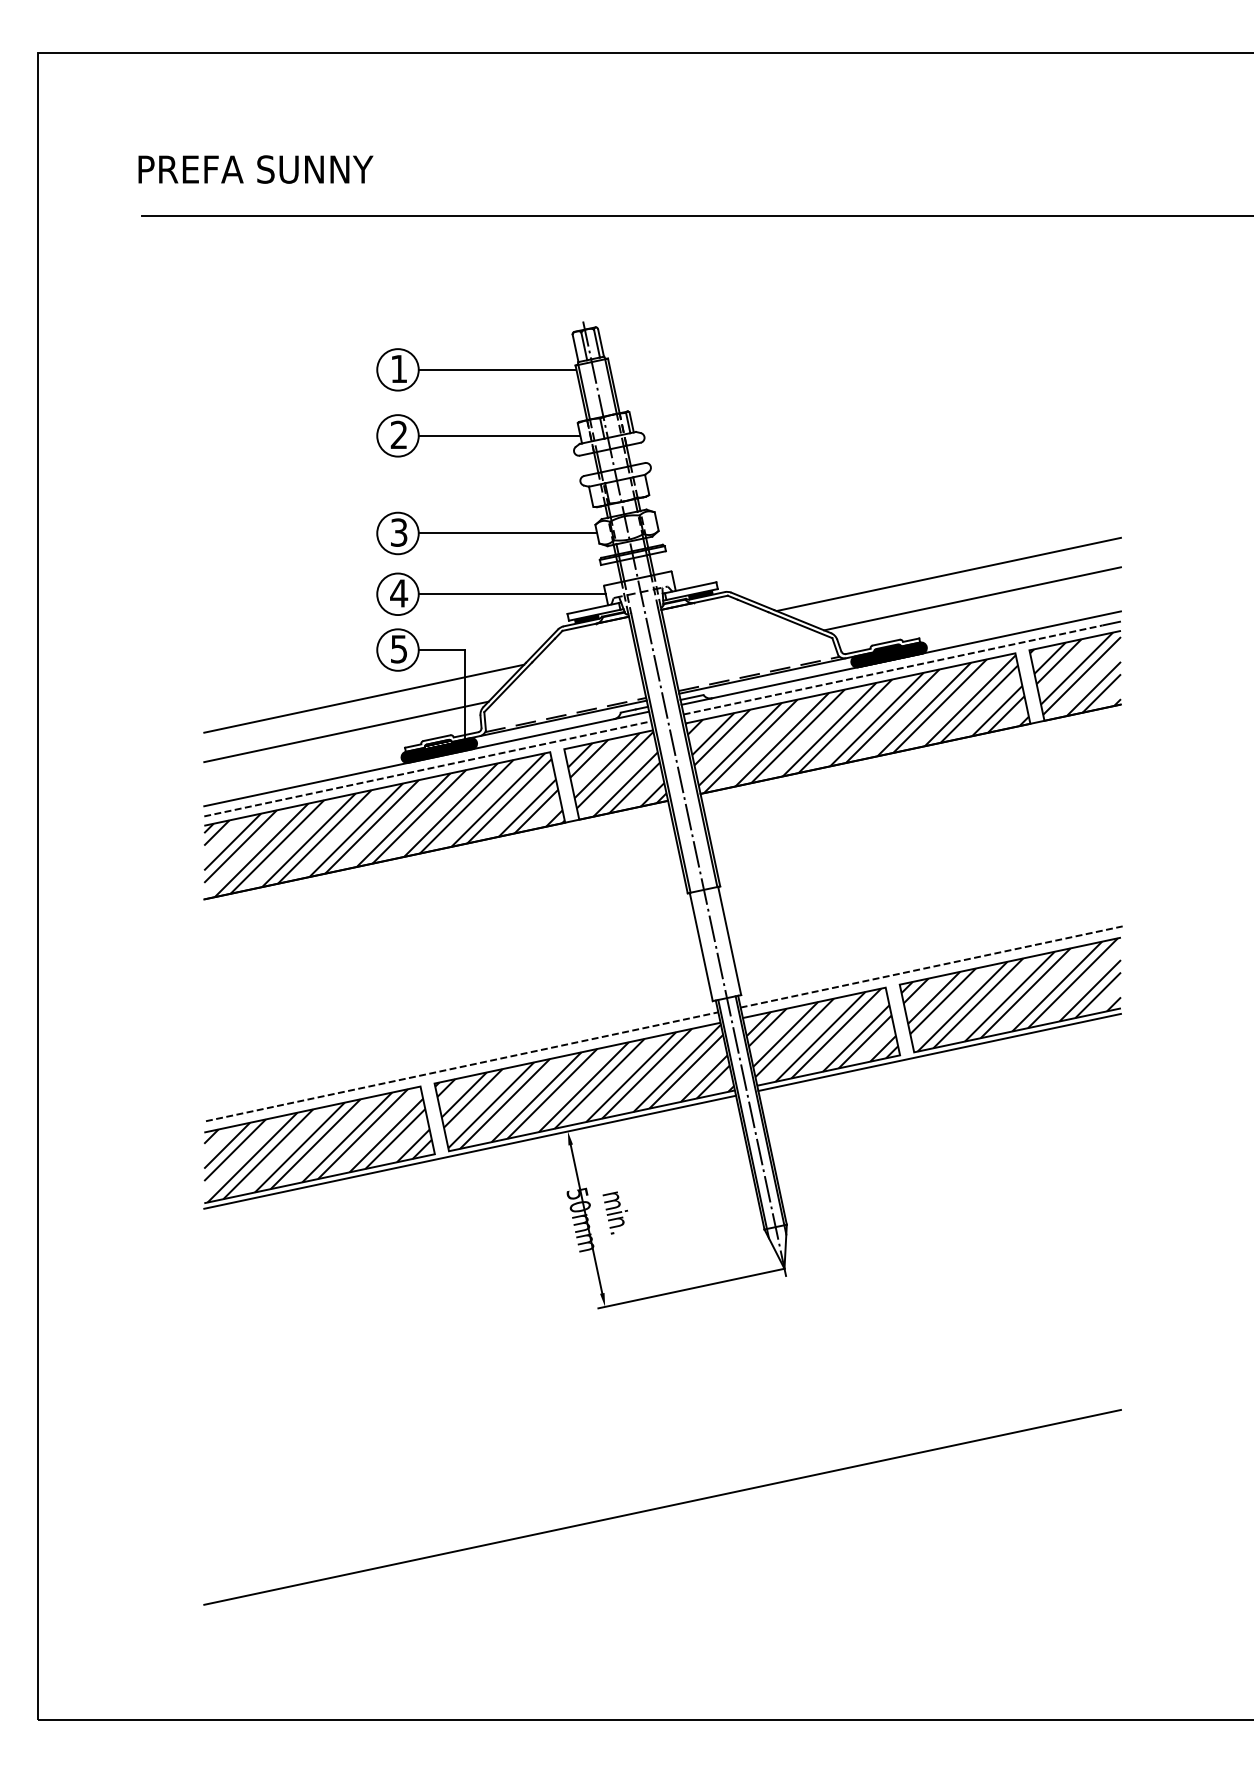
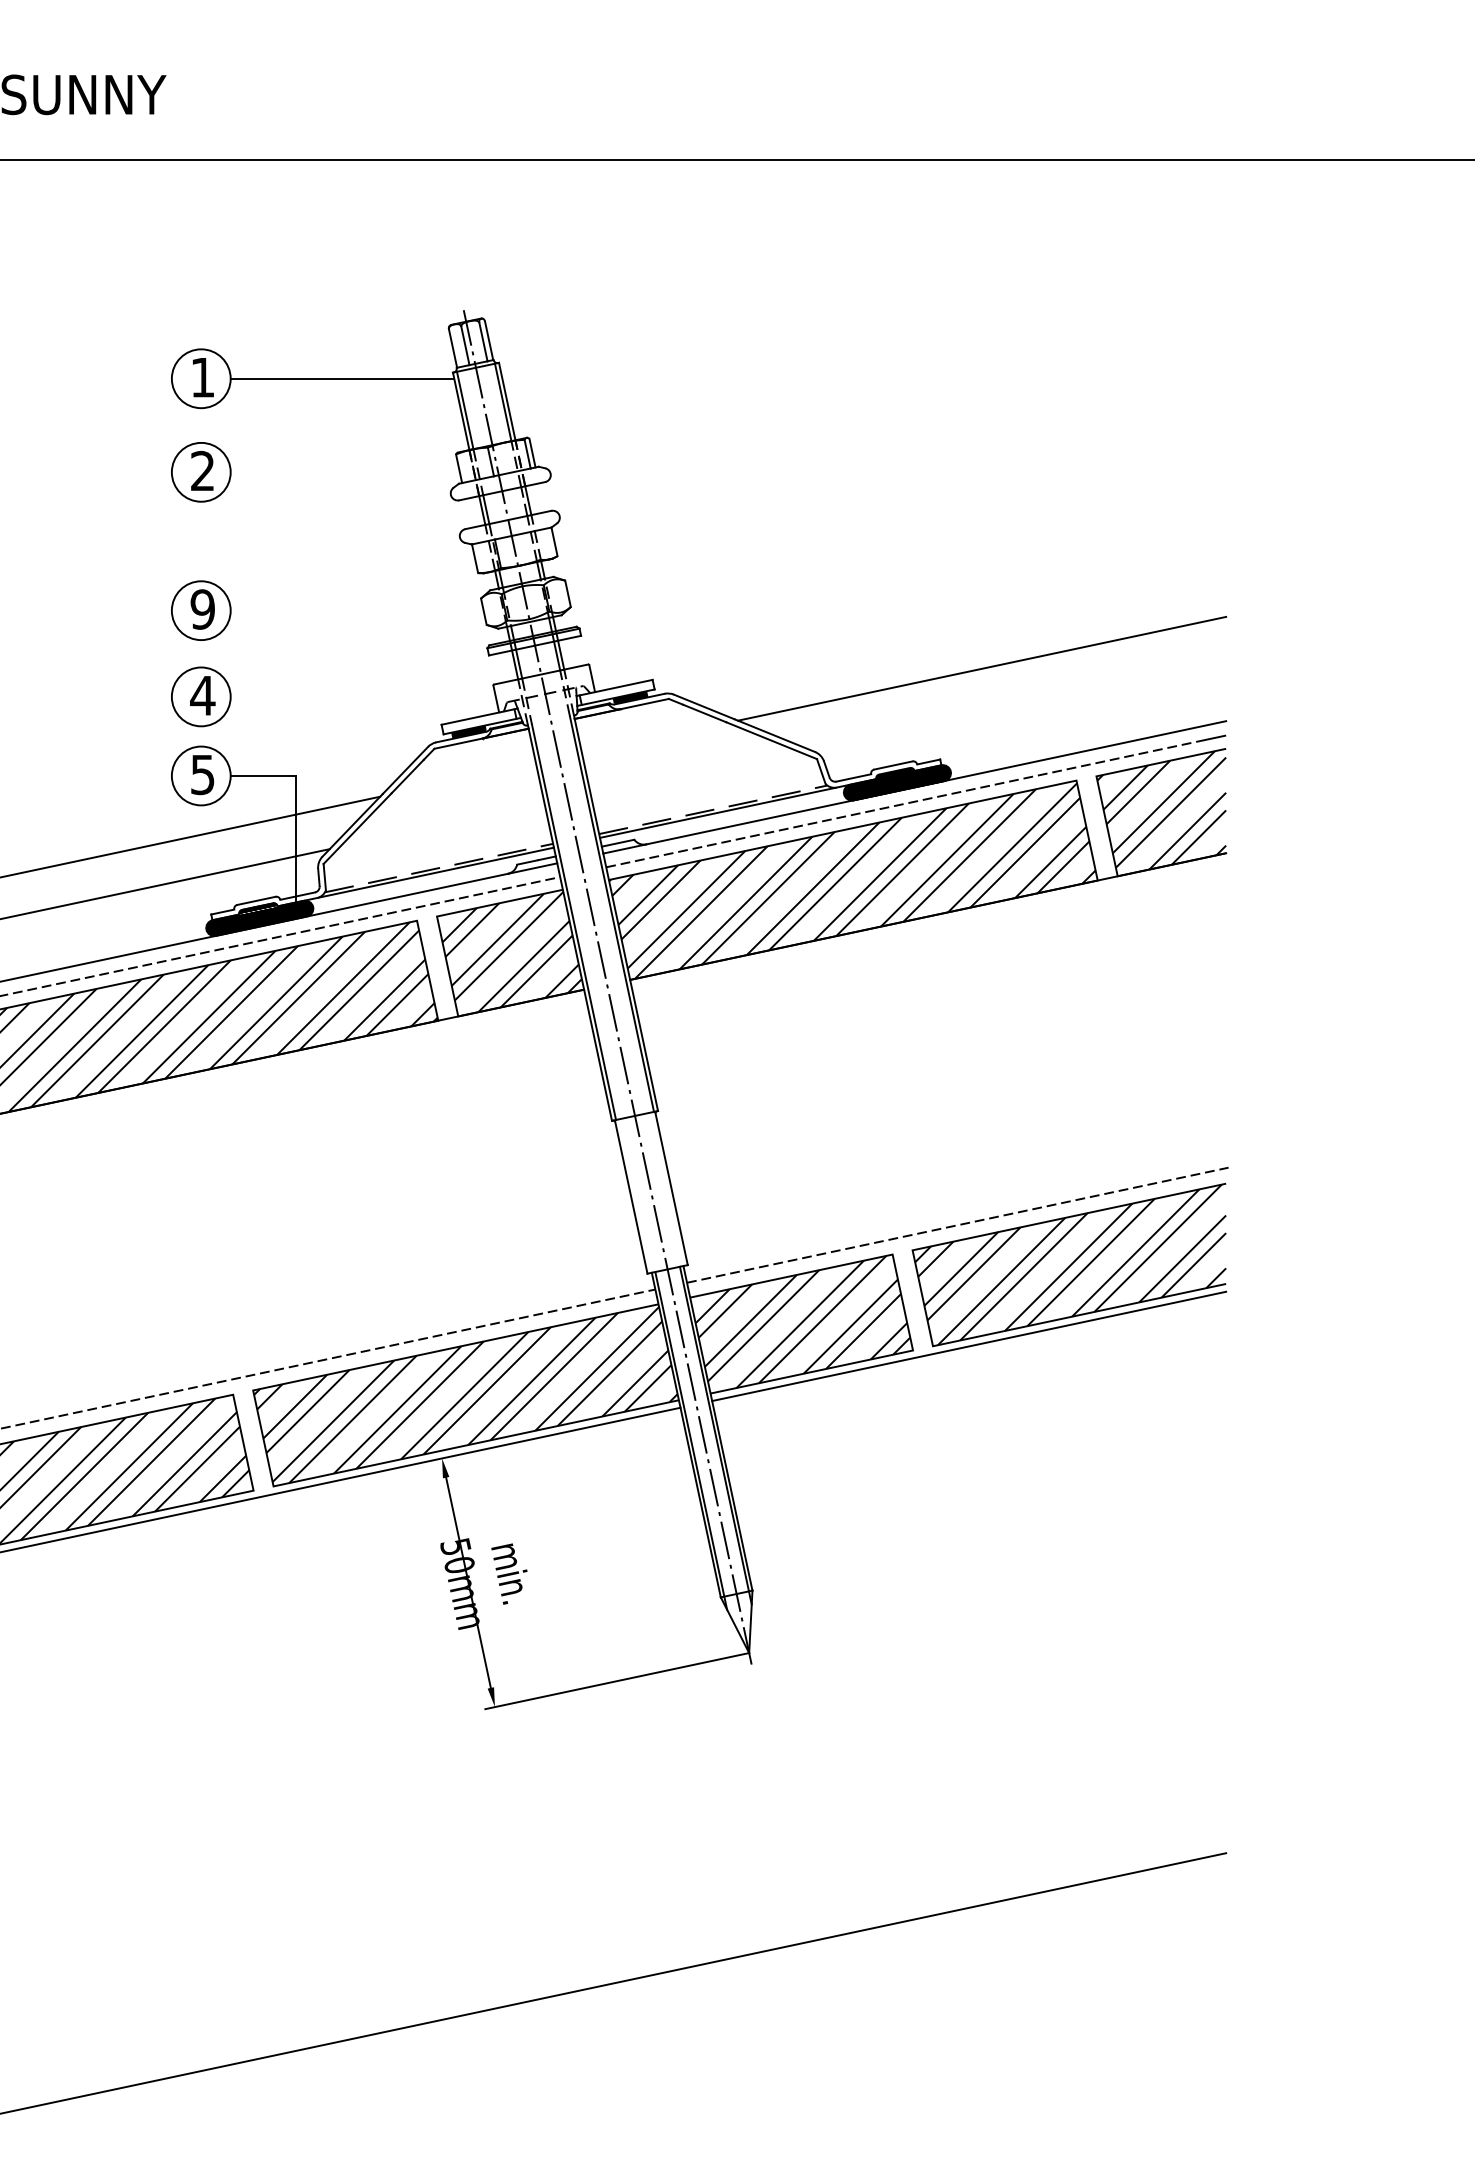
line: (499, 435) -> (345, 471), removed
text: (398, 532) -> (201, 609), 3 -> 9
line: (507, 533) -> (356, 610), removed
line: (511, 594) -> (362, 697), removed
line: (972, 598) -> (1015, 702), removed

